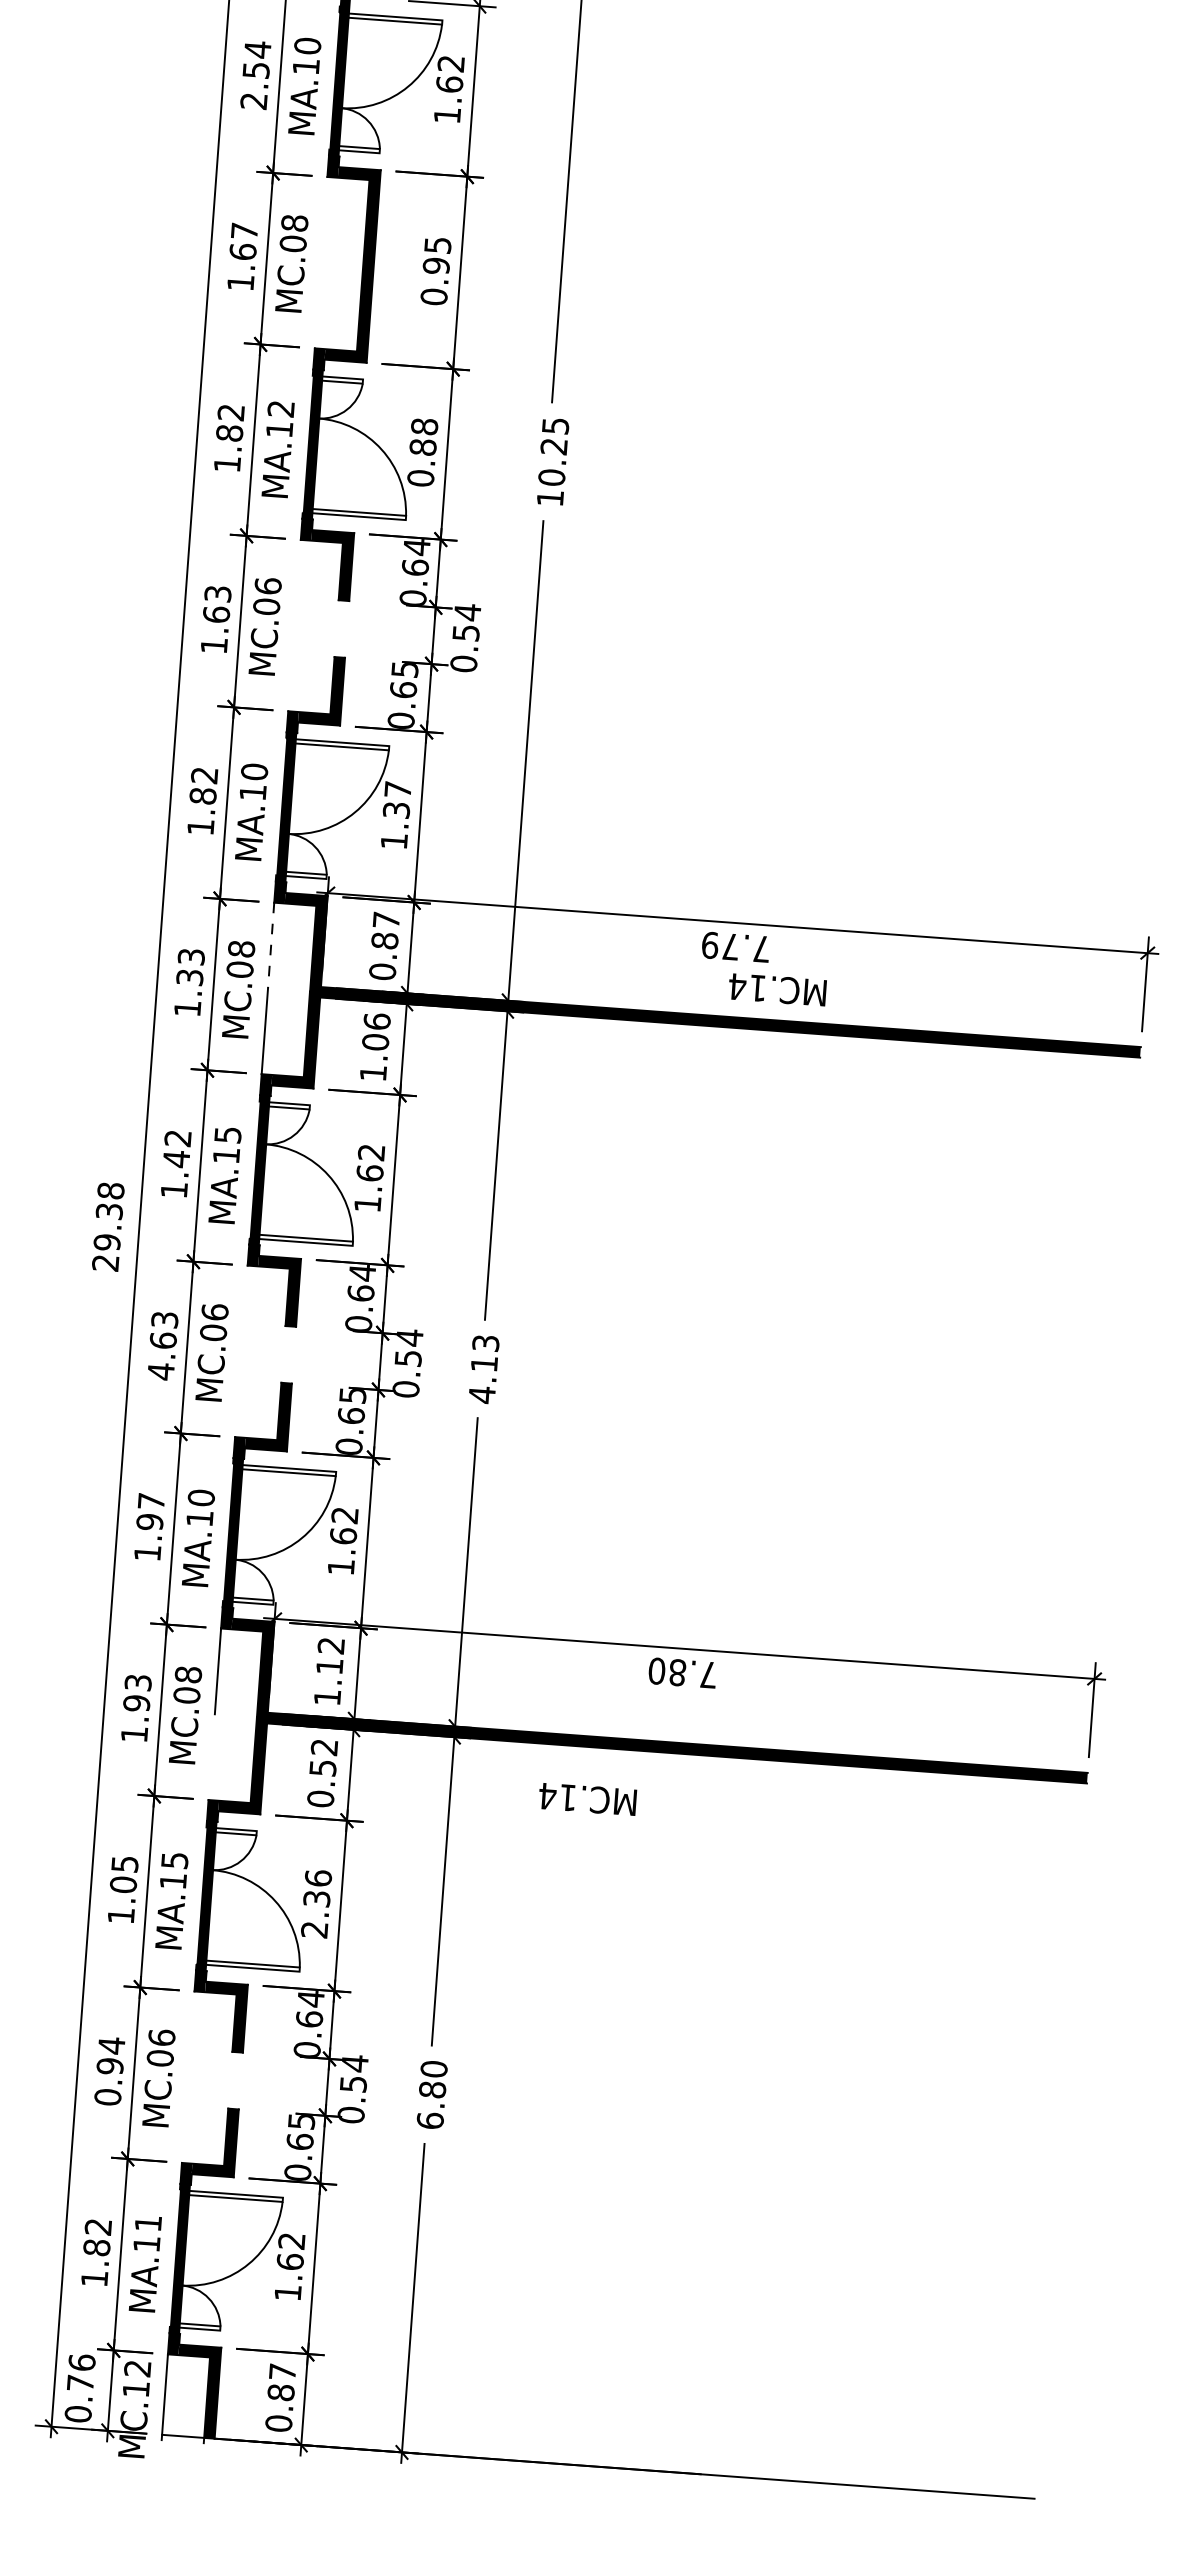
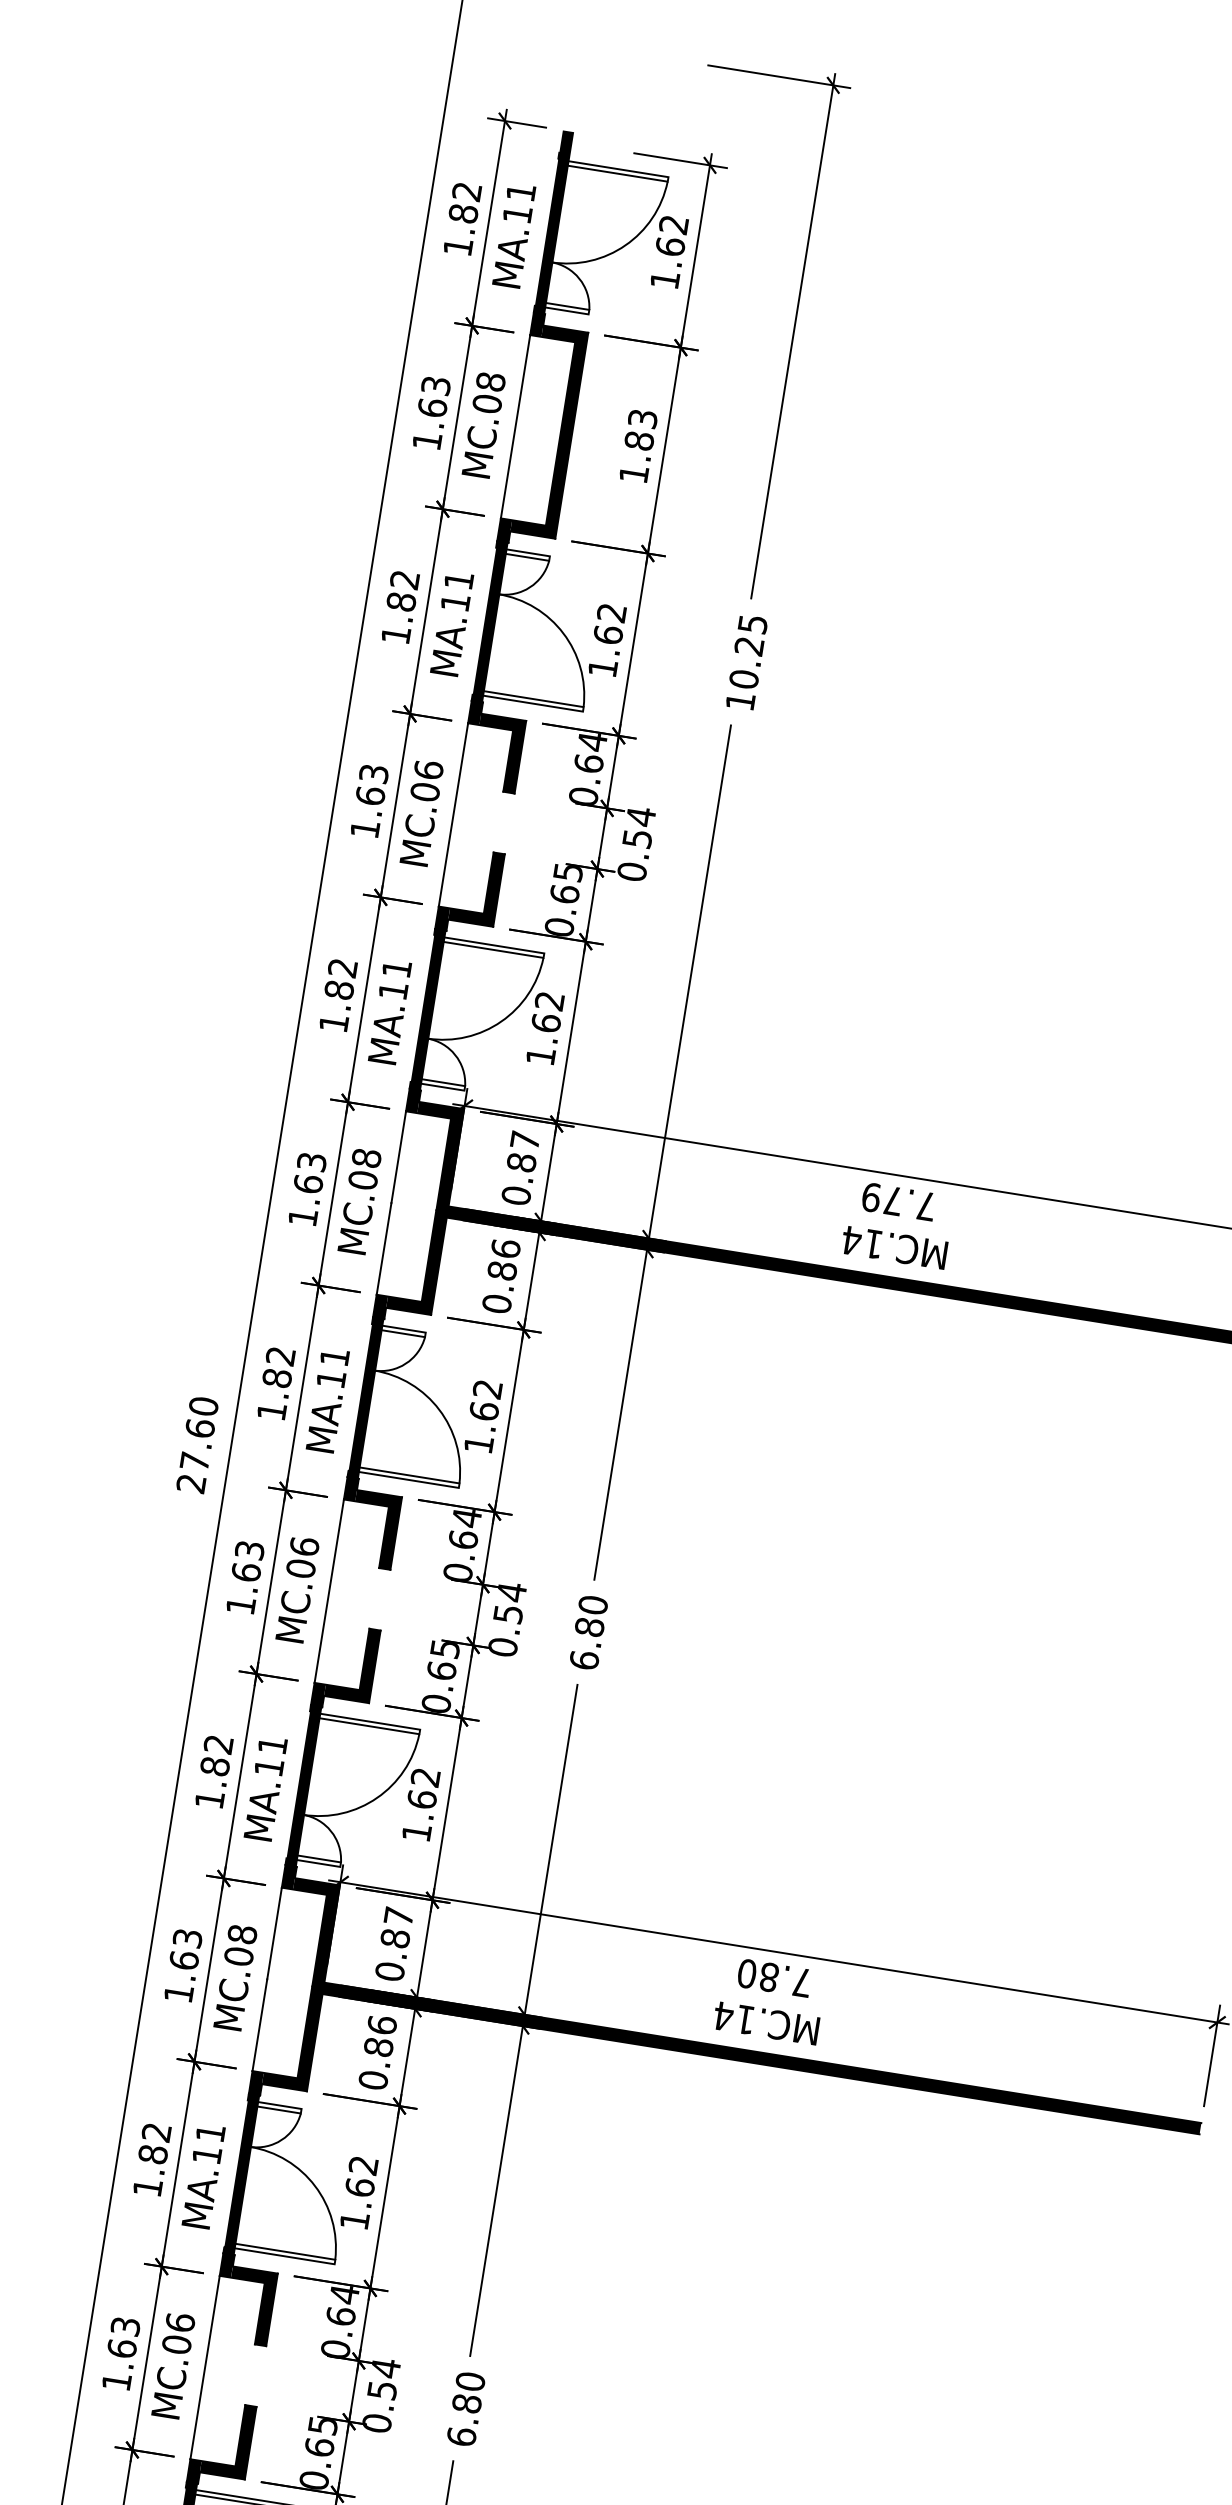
text: (307, 45) -> (520, 191), MA.10 -> MA.11
text: (255, 75) -> (462, 219), 2.54 -> 1.82
text: (244, 230) -> (436, 385), 1.67 -> 1.63
line: (320, 262) -> (514, 426), added
text: (435, 271) -> (637, 446), 0.95 -> 1.83
text: (280, 409) -> (458, 581), MA.12 -> MA.11
text: (422, 452) -> (607, 640), 0.88 -> 1.62
line: (294, 625) -> (453, 814), added
text: (254, 771) -> (396, 968), MA.10 -> MA.11
text: (396, 799) -> (547, 1011), 1.37 -> 1.62
line: (271, 945) -> (399, 1157), dashed -> solid
text: (189, 977) -> (307, 1184), 1.33 -> 1.63
text: (777, 989) -> (894, 1247), moved
text: (374, 1057) -> (499, 1287), 1.06 -> 0.86
text: (227, 1135) -> (334, 1357), MA.15 -> MA.11
text: (176, 1159) -> (277, 1378), 1.42 -> 1.82
text: (108, 1216) -> (198, 1433), 29.38 -> 27.60
line: (241, 1351) -> (329, 1591), added
text: (483, 1369) -> (588, 1633), 4.13 -> 6.80
text: (160, 1371) -> (240, 1605), 4.63 -> 1.63
text: (200, 1497) -> (271, 1744), MA.10 -> MA.11
text: (150, 1511) -> (216, 1755), 1.97 -> 1.82
text: (329, 1671) -> (394, 1943), 1.12 -> 0.87
text: (136, 1703) -> (183, 1960), 1.93 -> 1.63
line: (211, 1757) -> (259, 2025), added
text: (323, 1757) -> (380, 2035), 0.52 -> 0.86
text: (588, 1799) -> (767, 2023), moved
text: (174, 1861) -> (210, 2134), MA.15 -> MA.11
text: (124, 1874) -> (155, 2143), 1.05 -> 1.82
text: (316, 1904) -> (359, 2193), 2.36 -> 1.62
text: (109, 2071) -> (120, 2354), 0.94 -> 1.63
line: (187, 2076) -> (204, 2366), added

